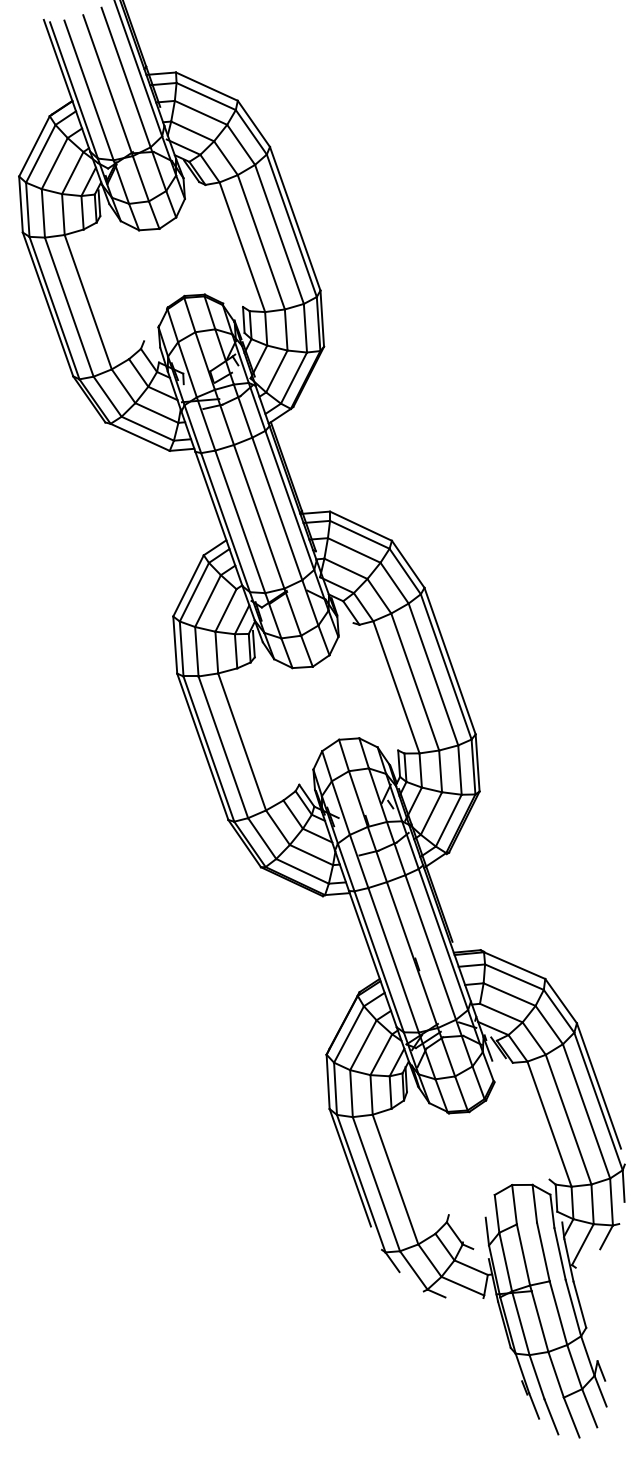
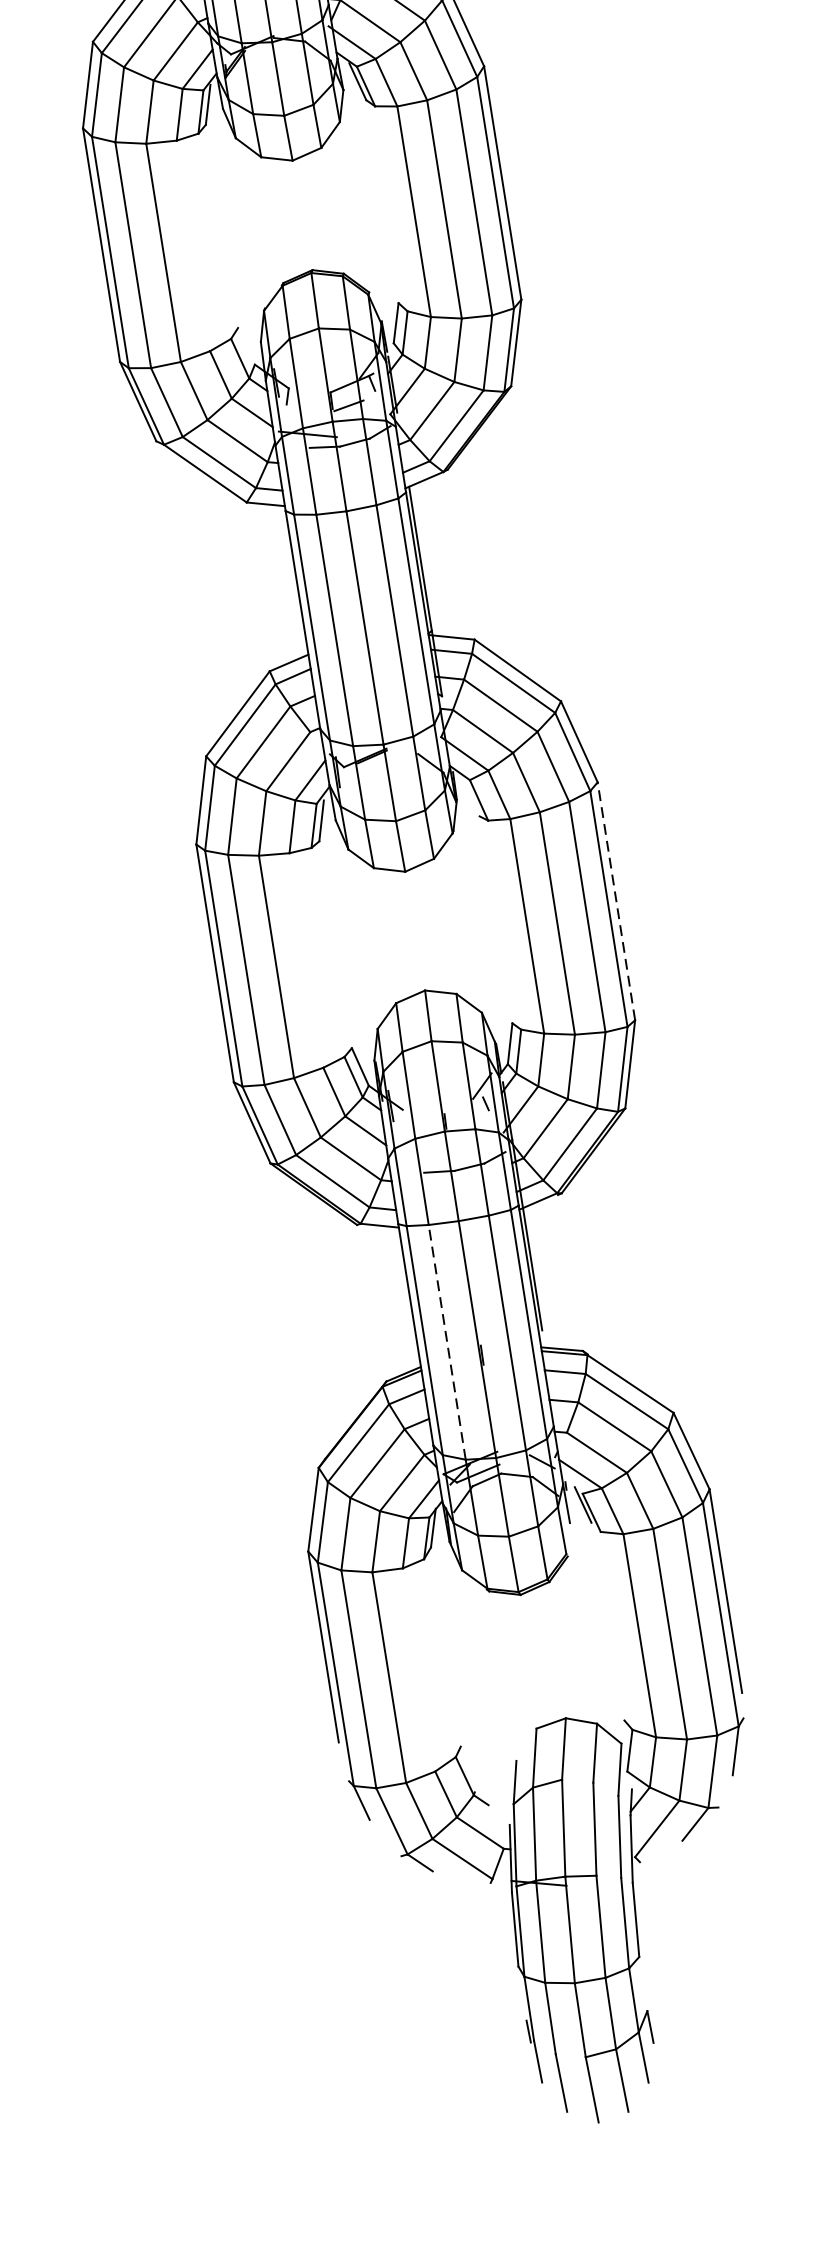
line: (450, 661) -> (616, 901), solid -> dashed
line: (393, 960) -> (446, 1342), solid -> dashed

